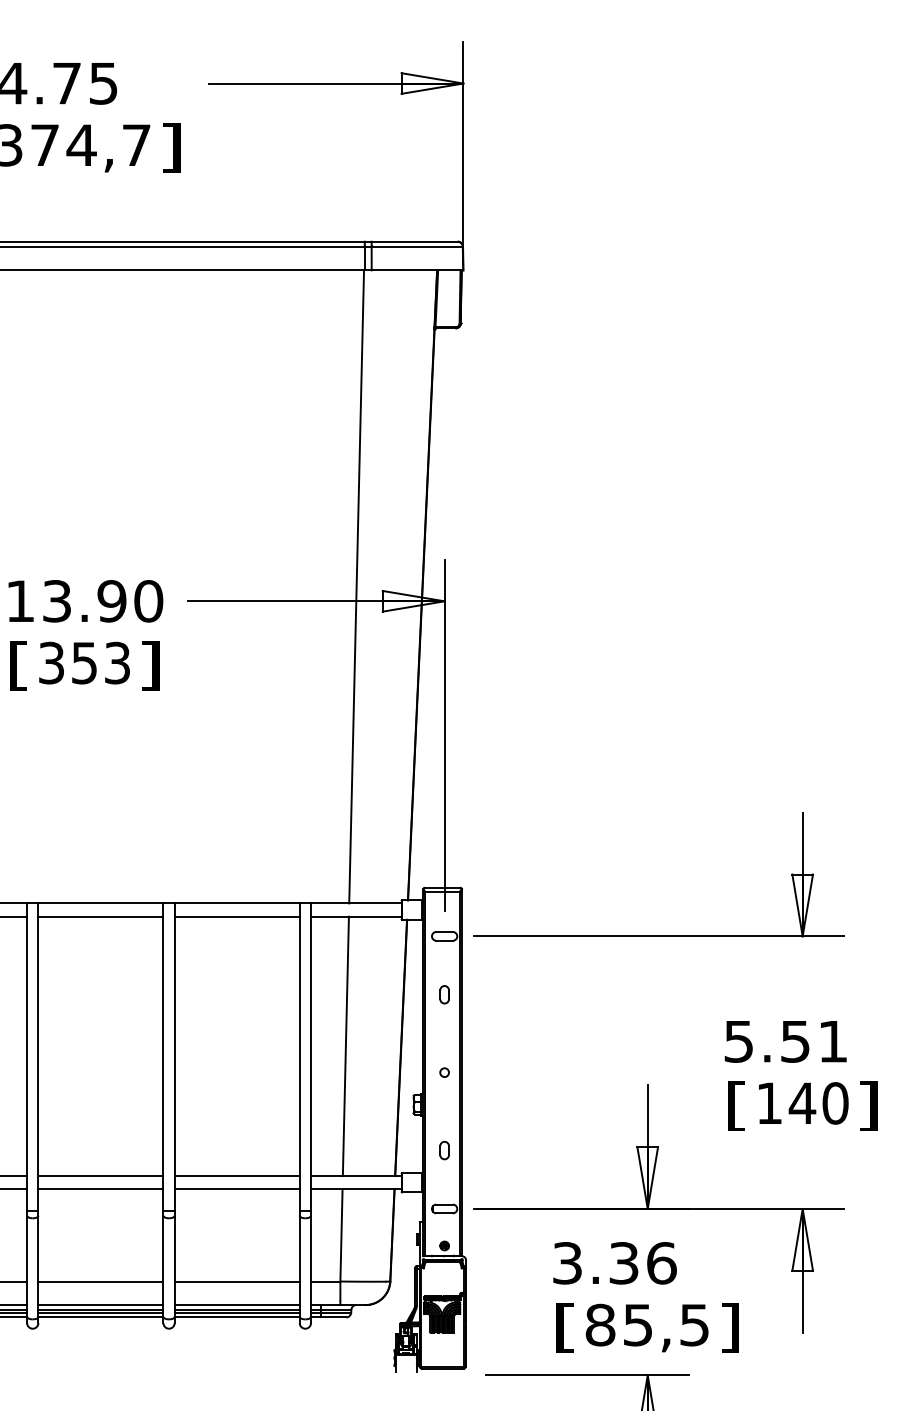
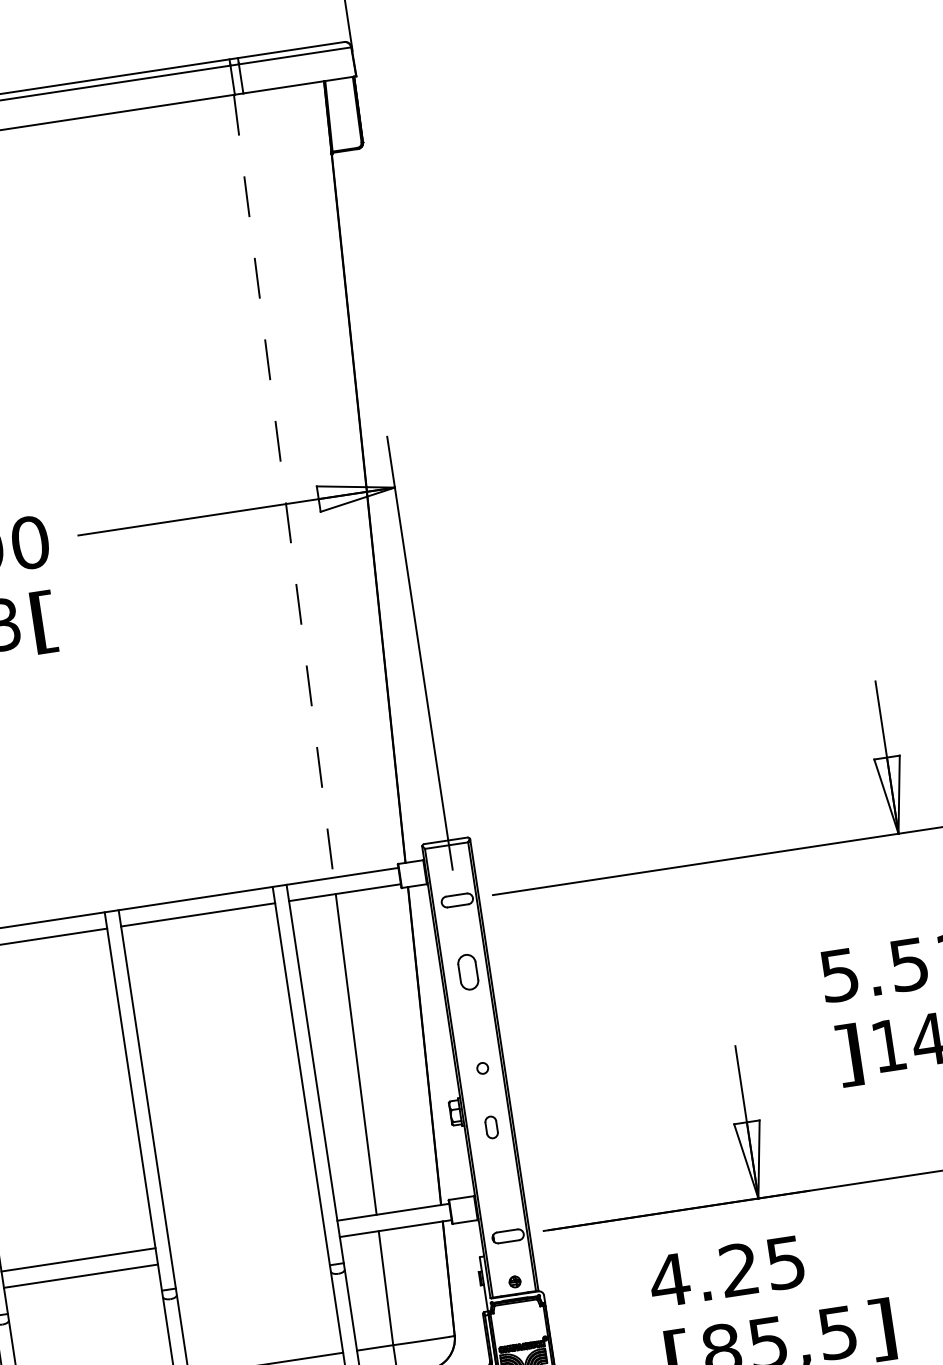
line: (356, 586) -> (283, 485), solid -> dashed
text: (150, 665) -> (44, 621), ] -> [
part: (444, 994) -> (468, 972), size x1.6
text: (736, 1105) -> (848, 1054), [ -> ]
part: (444, 1150) -> (491, 1127), moved
line: (236, 1176) -> (245, 1235), removed
line: (236, 1189) -> (248, 1251), removed
text: (613, 1263) -> (726, 1272), 3.36 -> 4.25

